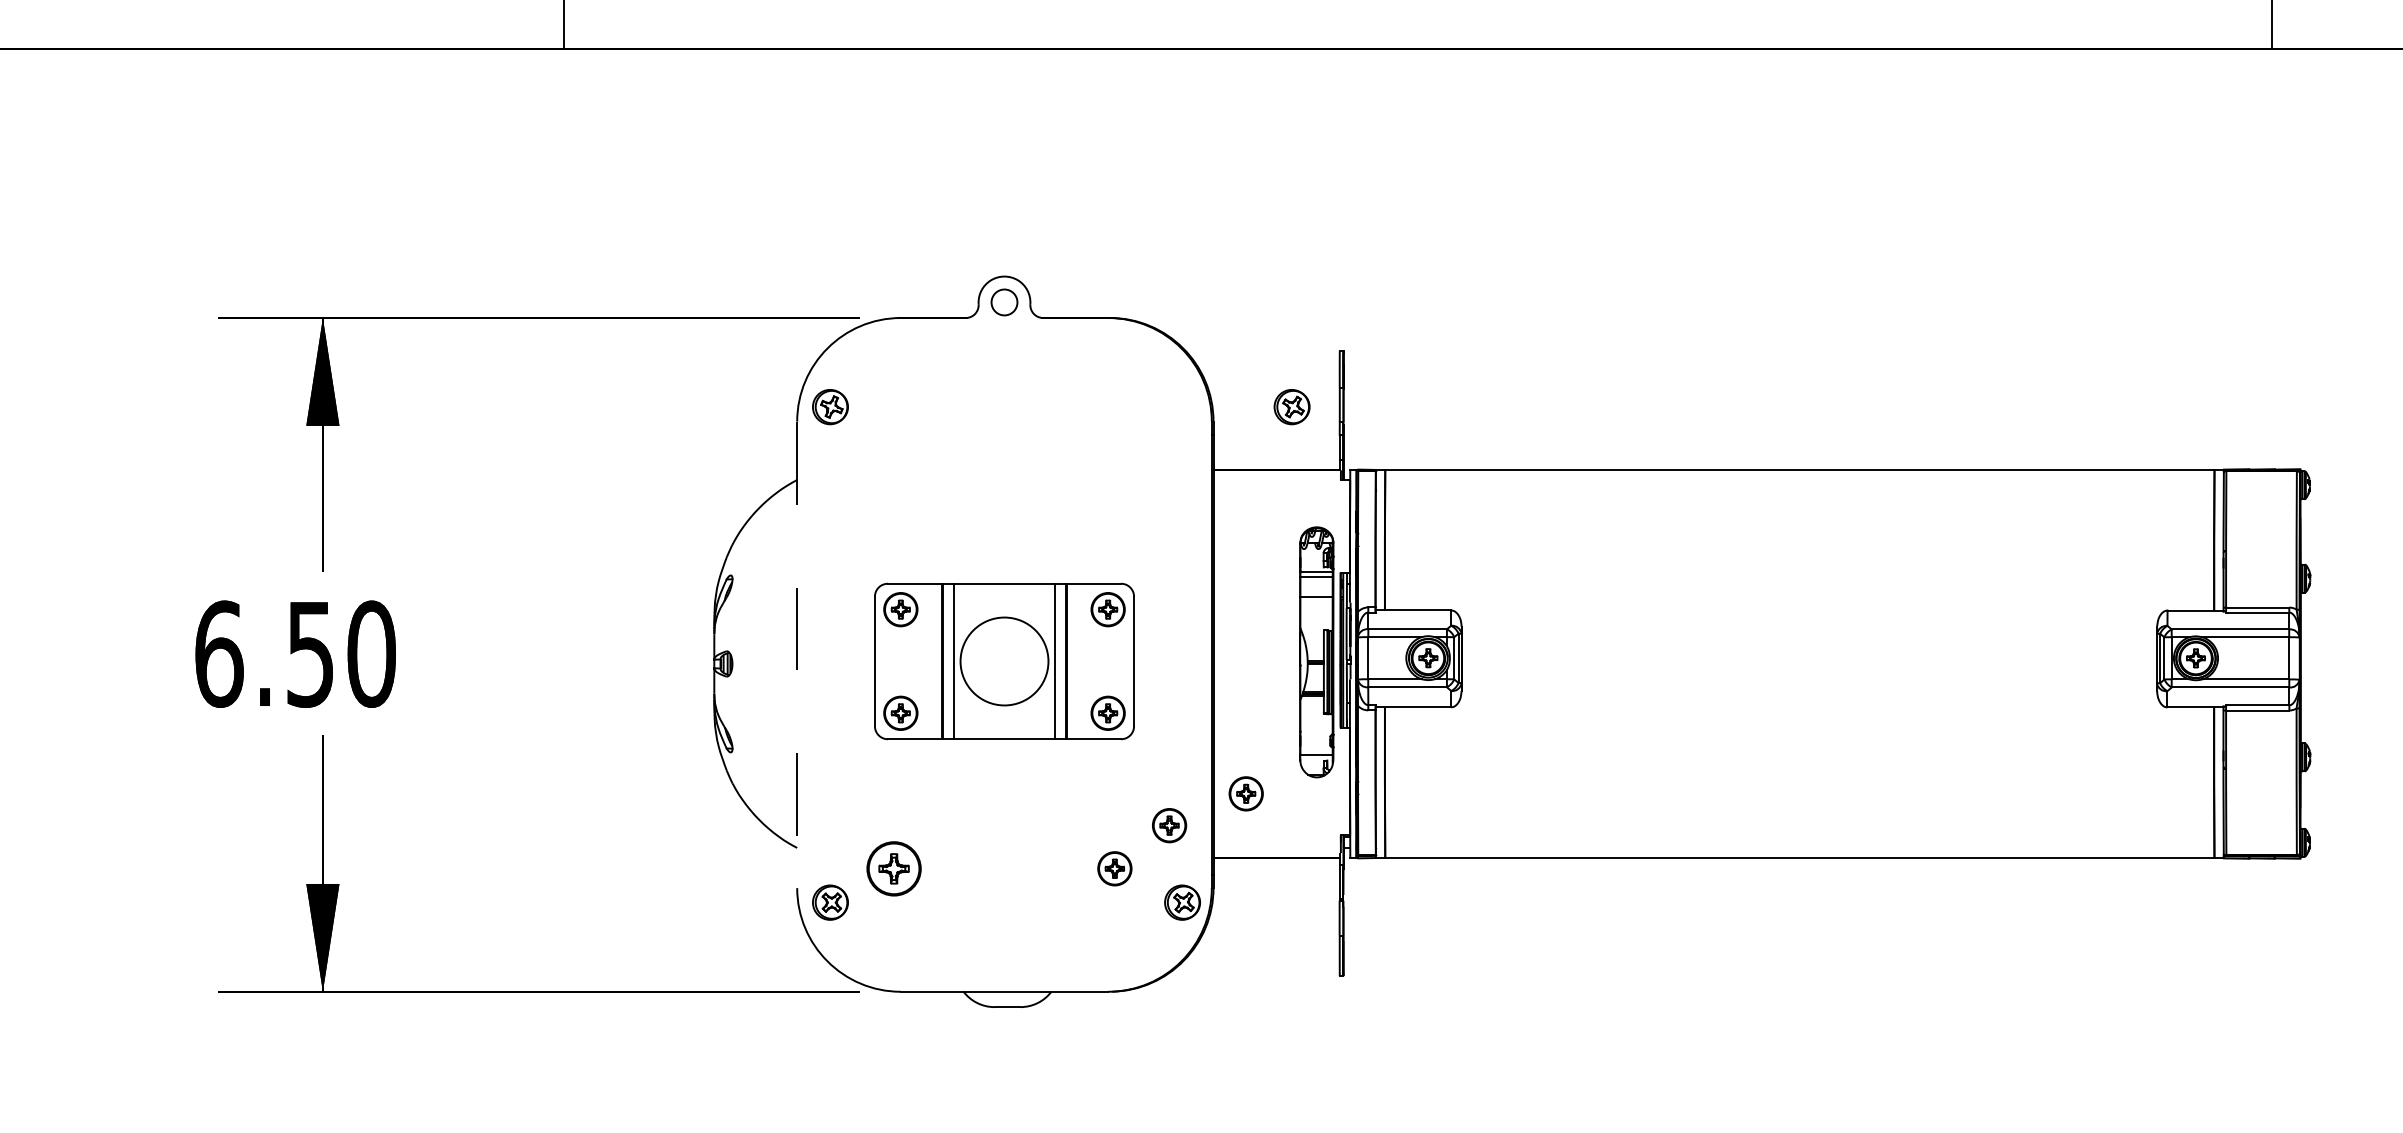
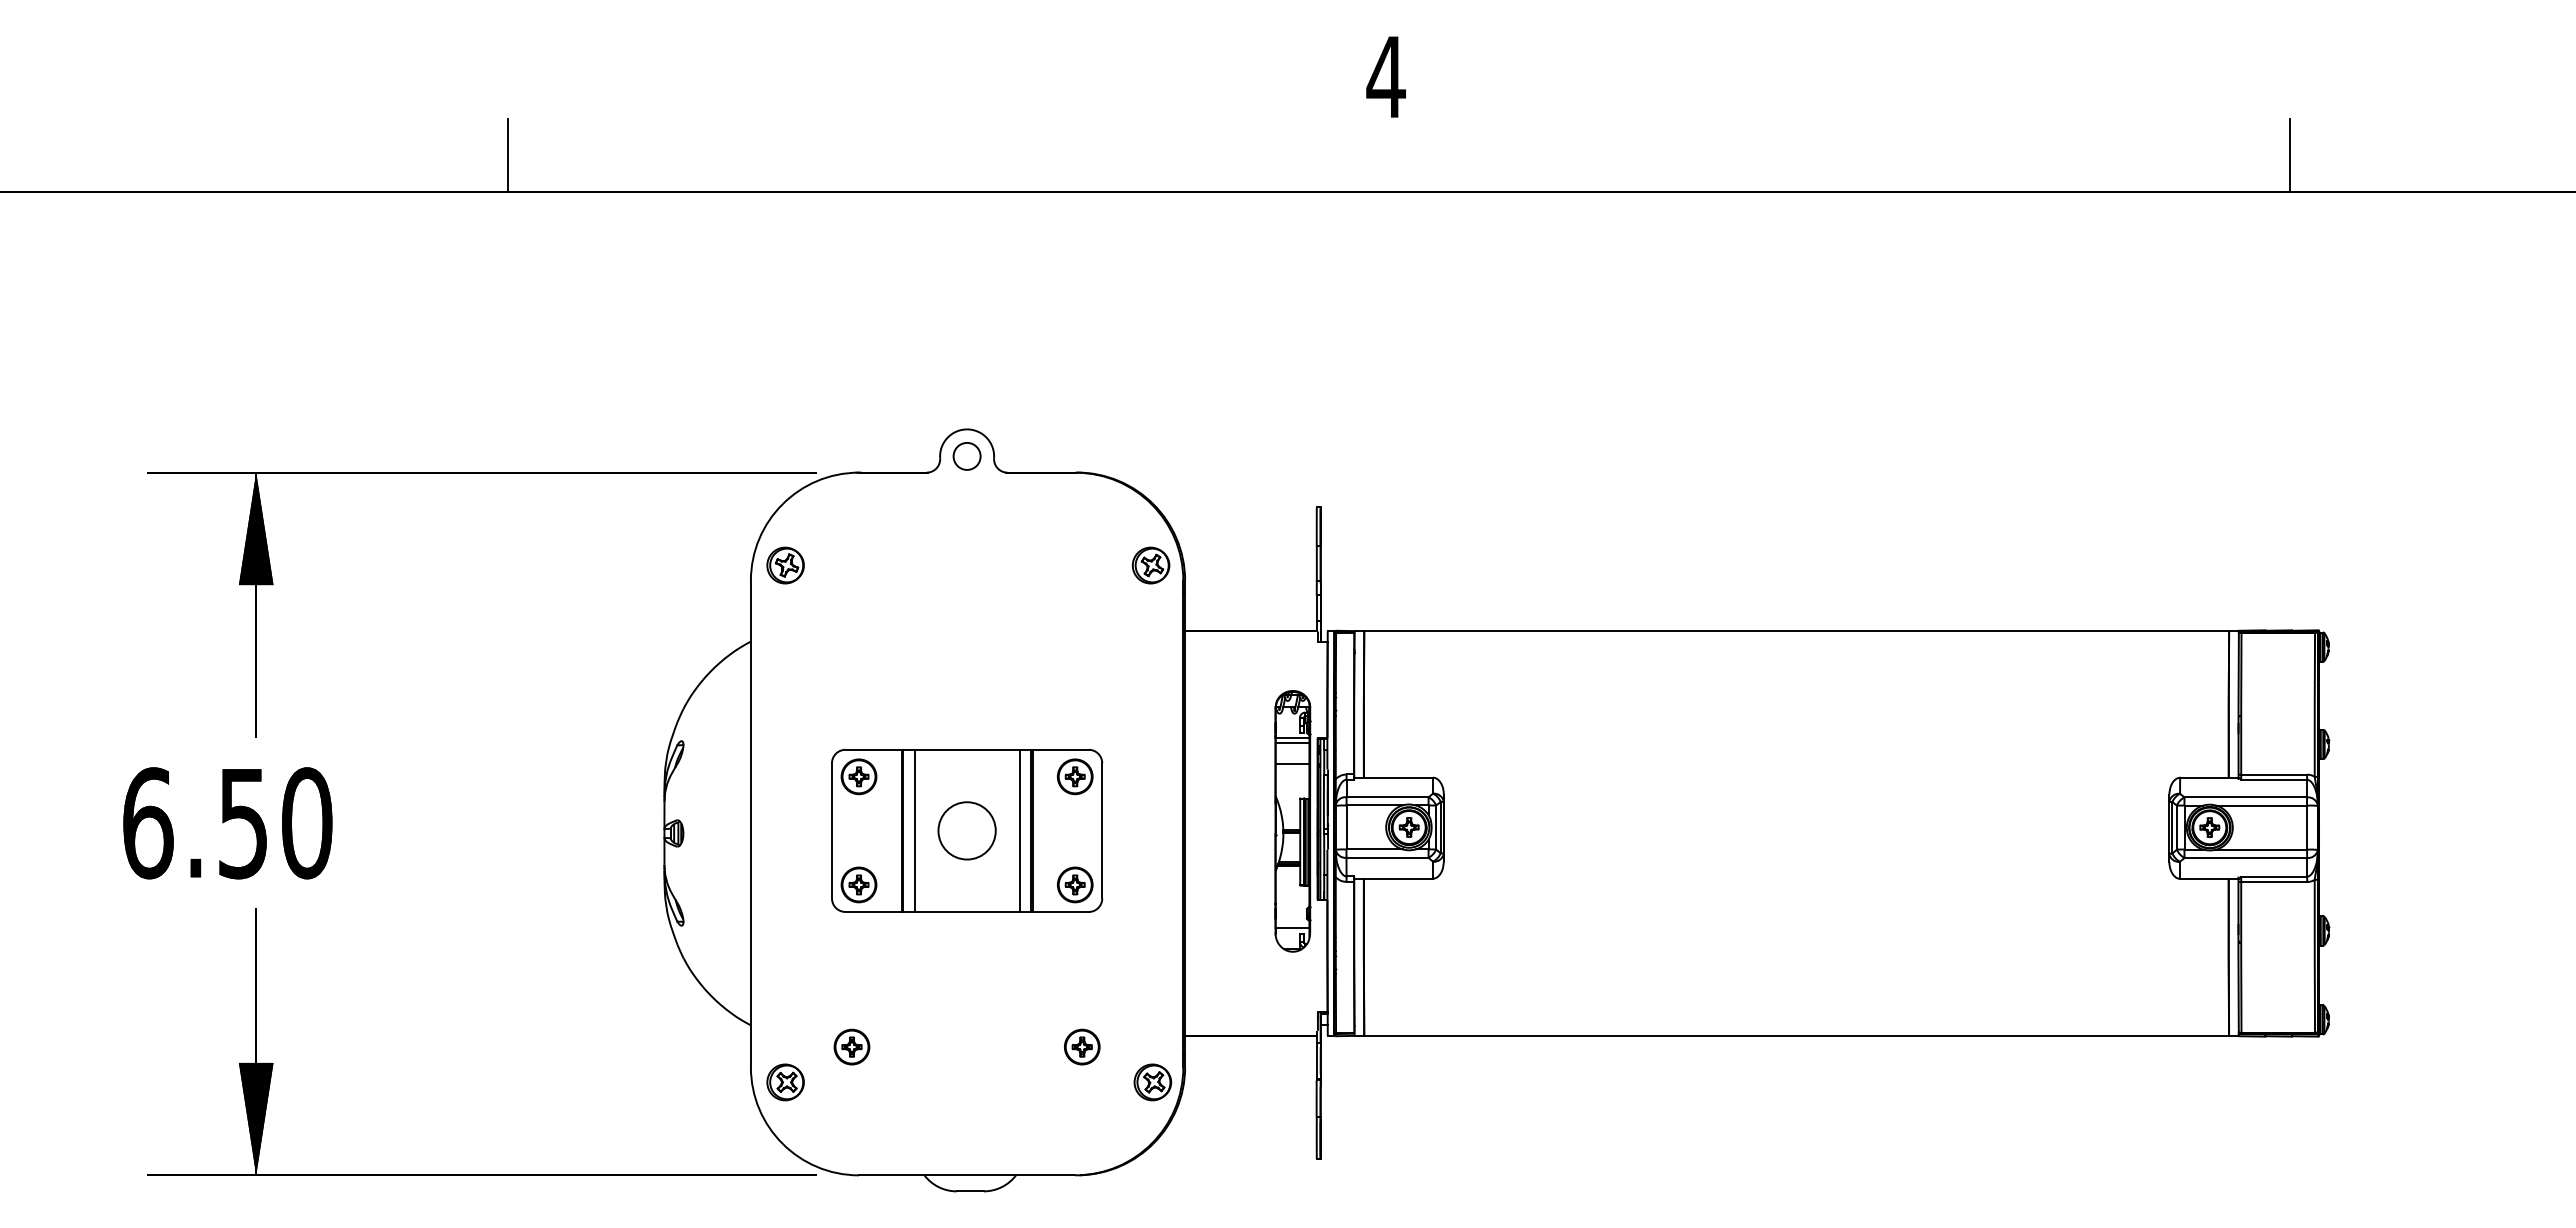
part: (1291, 407) -> (1150, 565), moved
line: (796, 655) -> (750, 824), dashed -> solid
circle: (1003, 661) -> (966, 830), size x0.62
part: (1246, 793) -> (1219, 968), removed
part: (1169, 825) -> (1139, 1001), removed
part: (893, 868) -> (851, 1046), size x0.62

